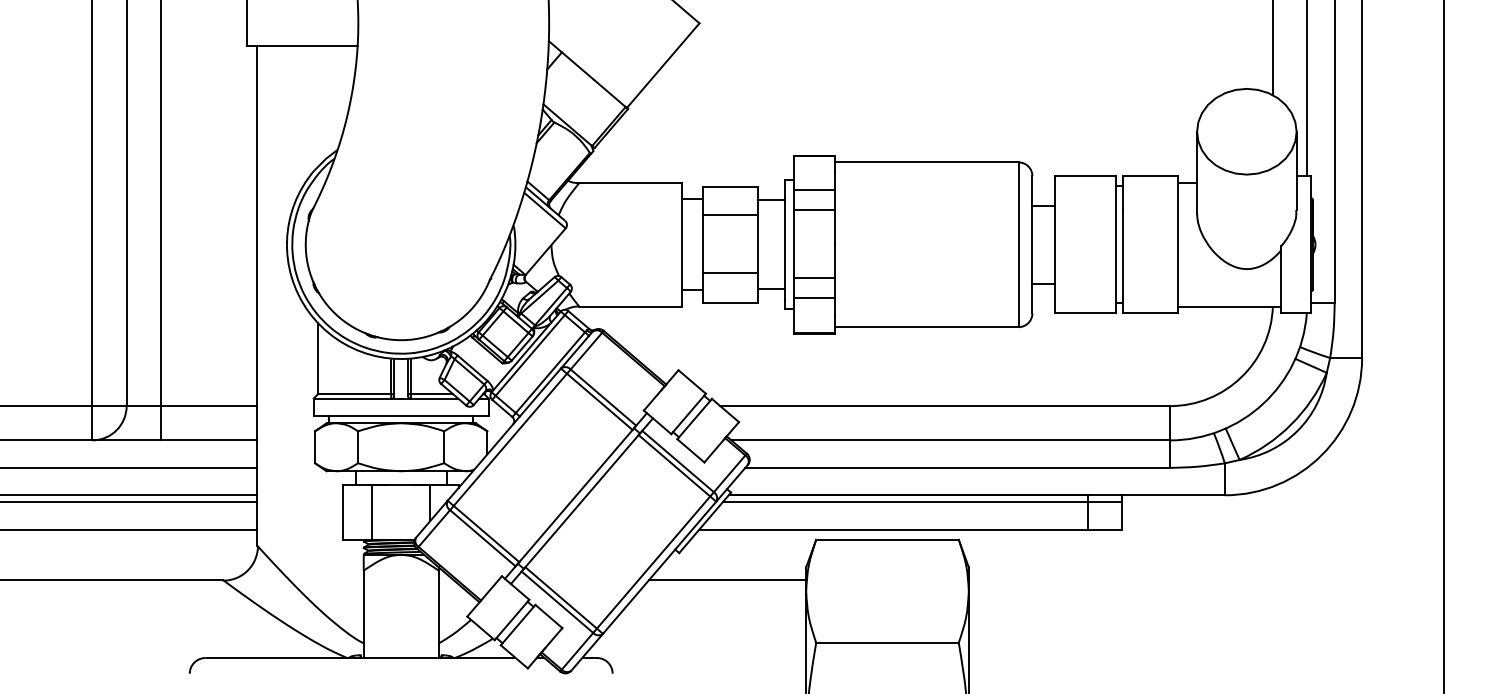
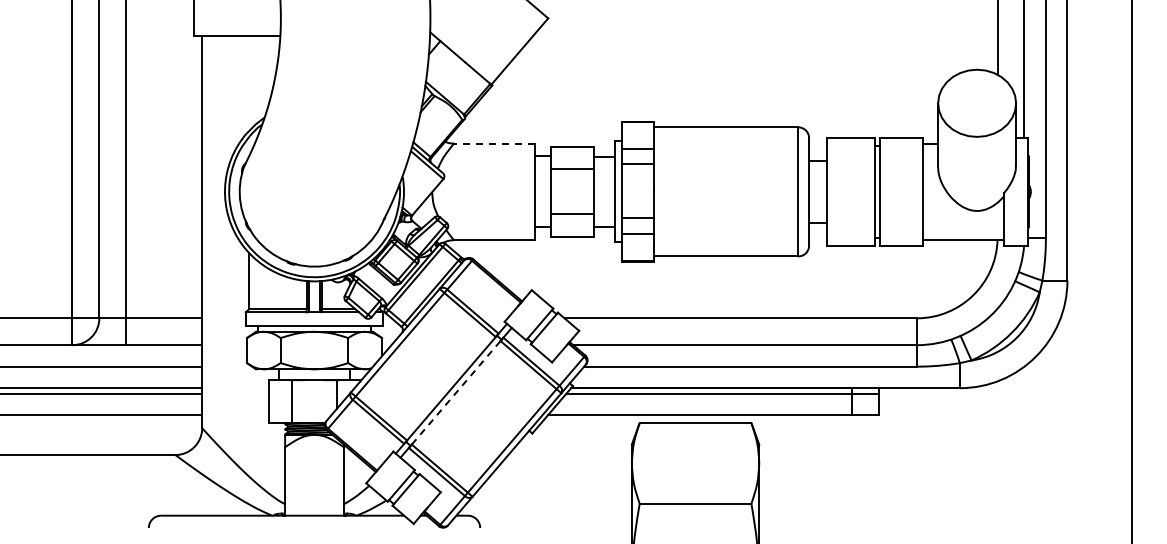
line: (629, 183) -> (493, 143), solid -> dashed
line: (582, 500) -> (456, 392), solid -> dashed
line: (726, 579) -> (569, 454), removed

